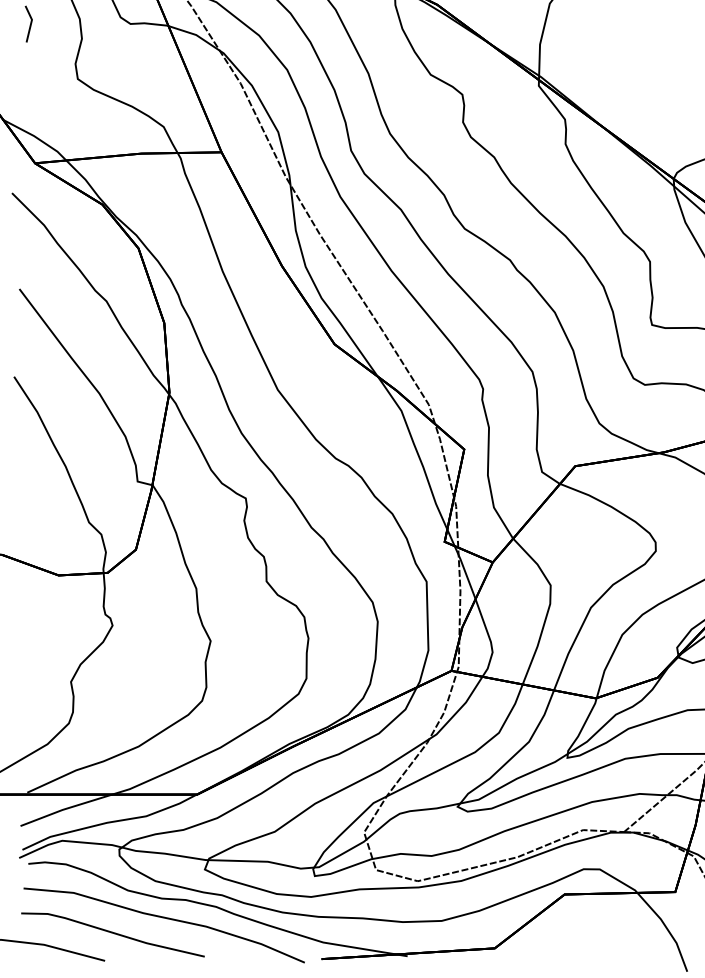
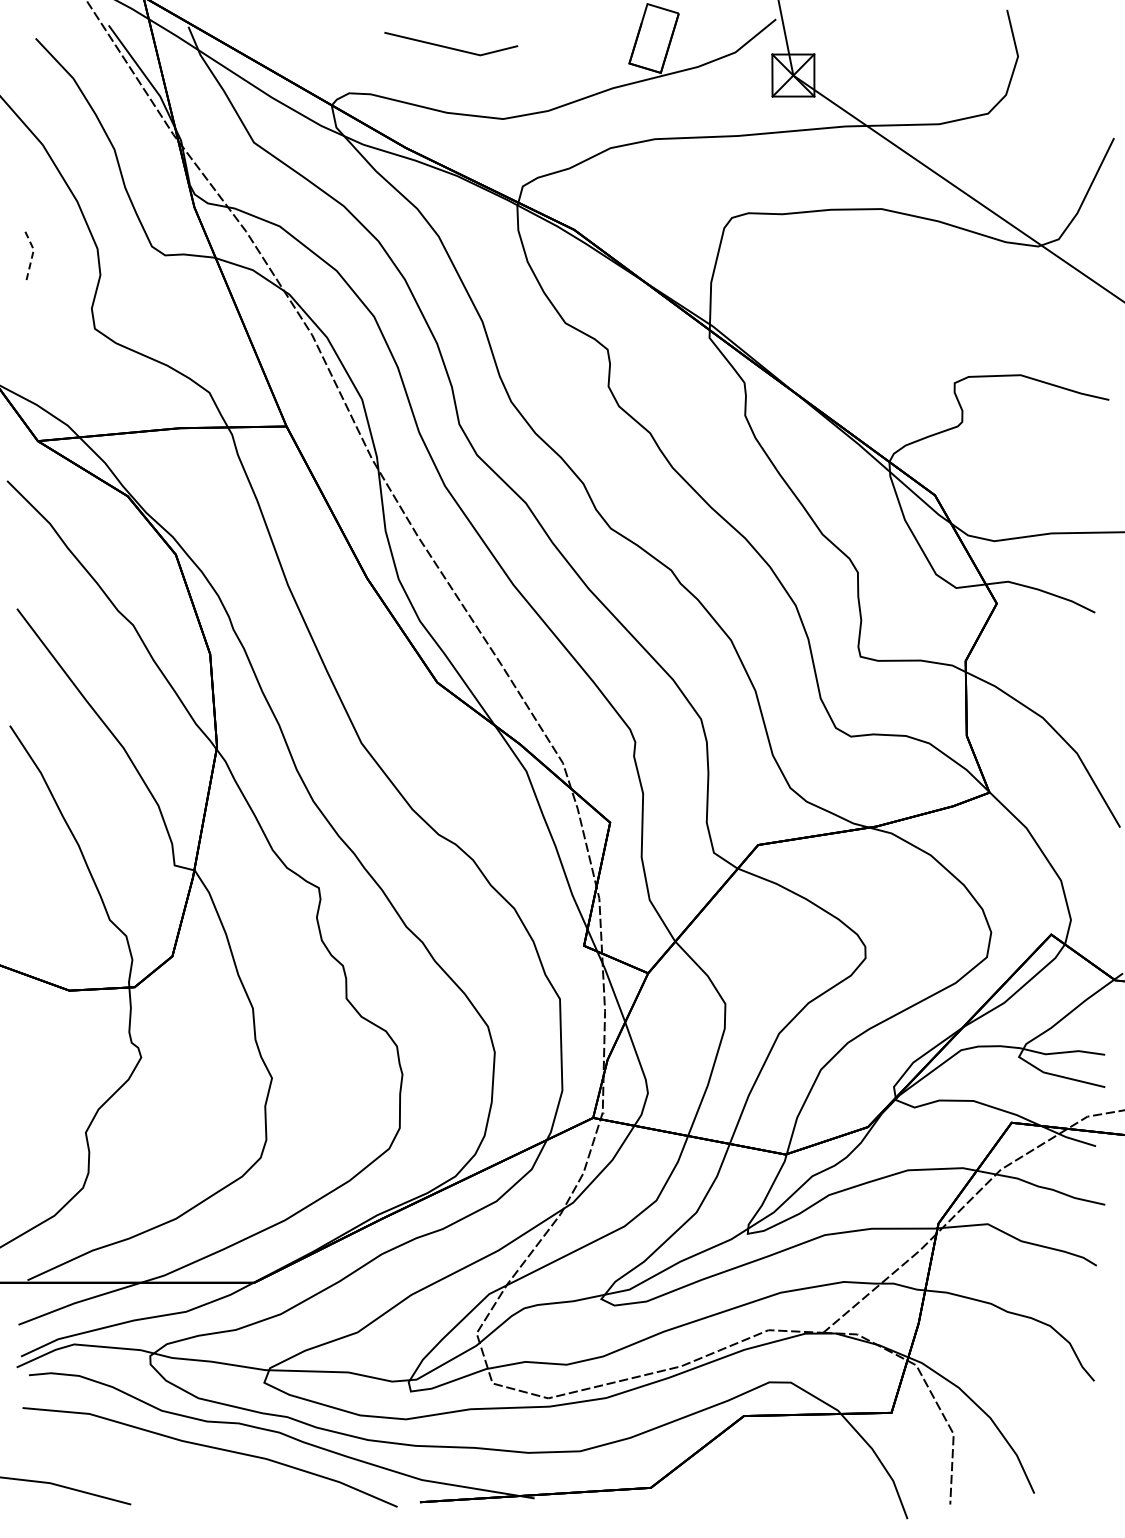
line: (31, 23) -> (32, 254), solid -> dashed
line: (113, 933) -> (142, 1468), removed

